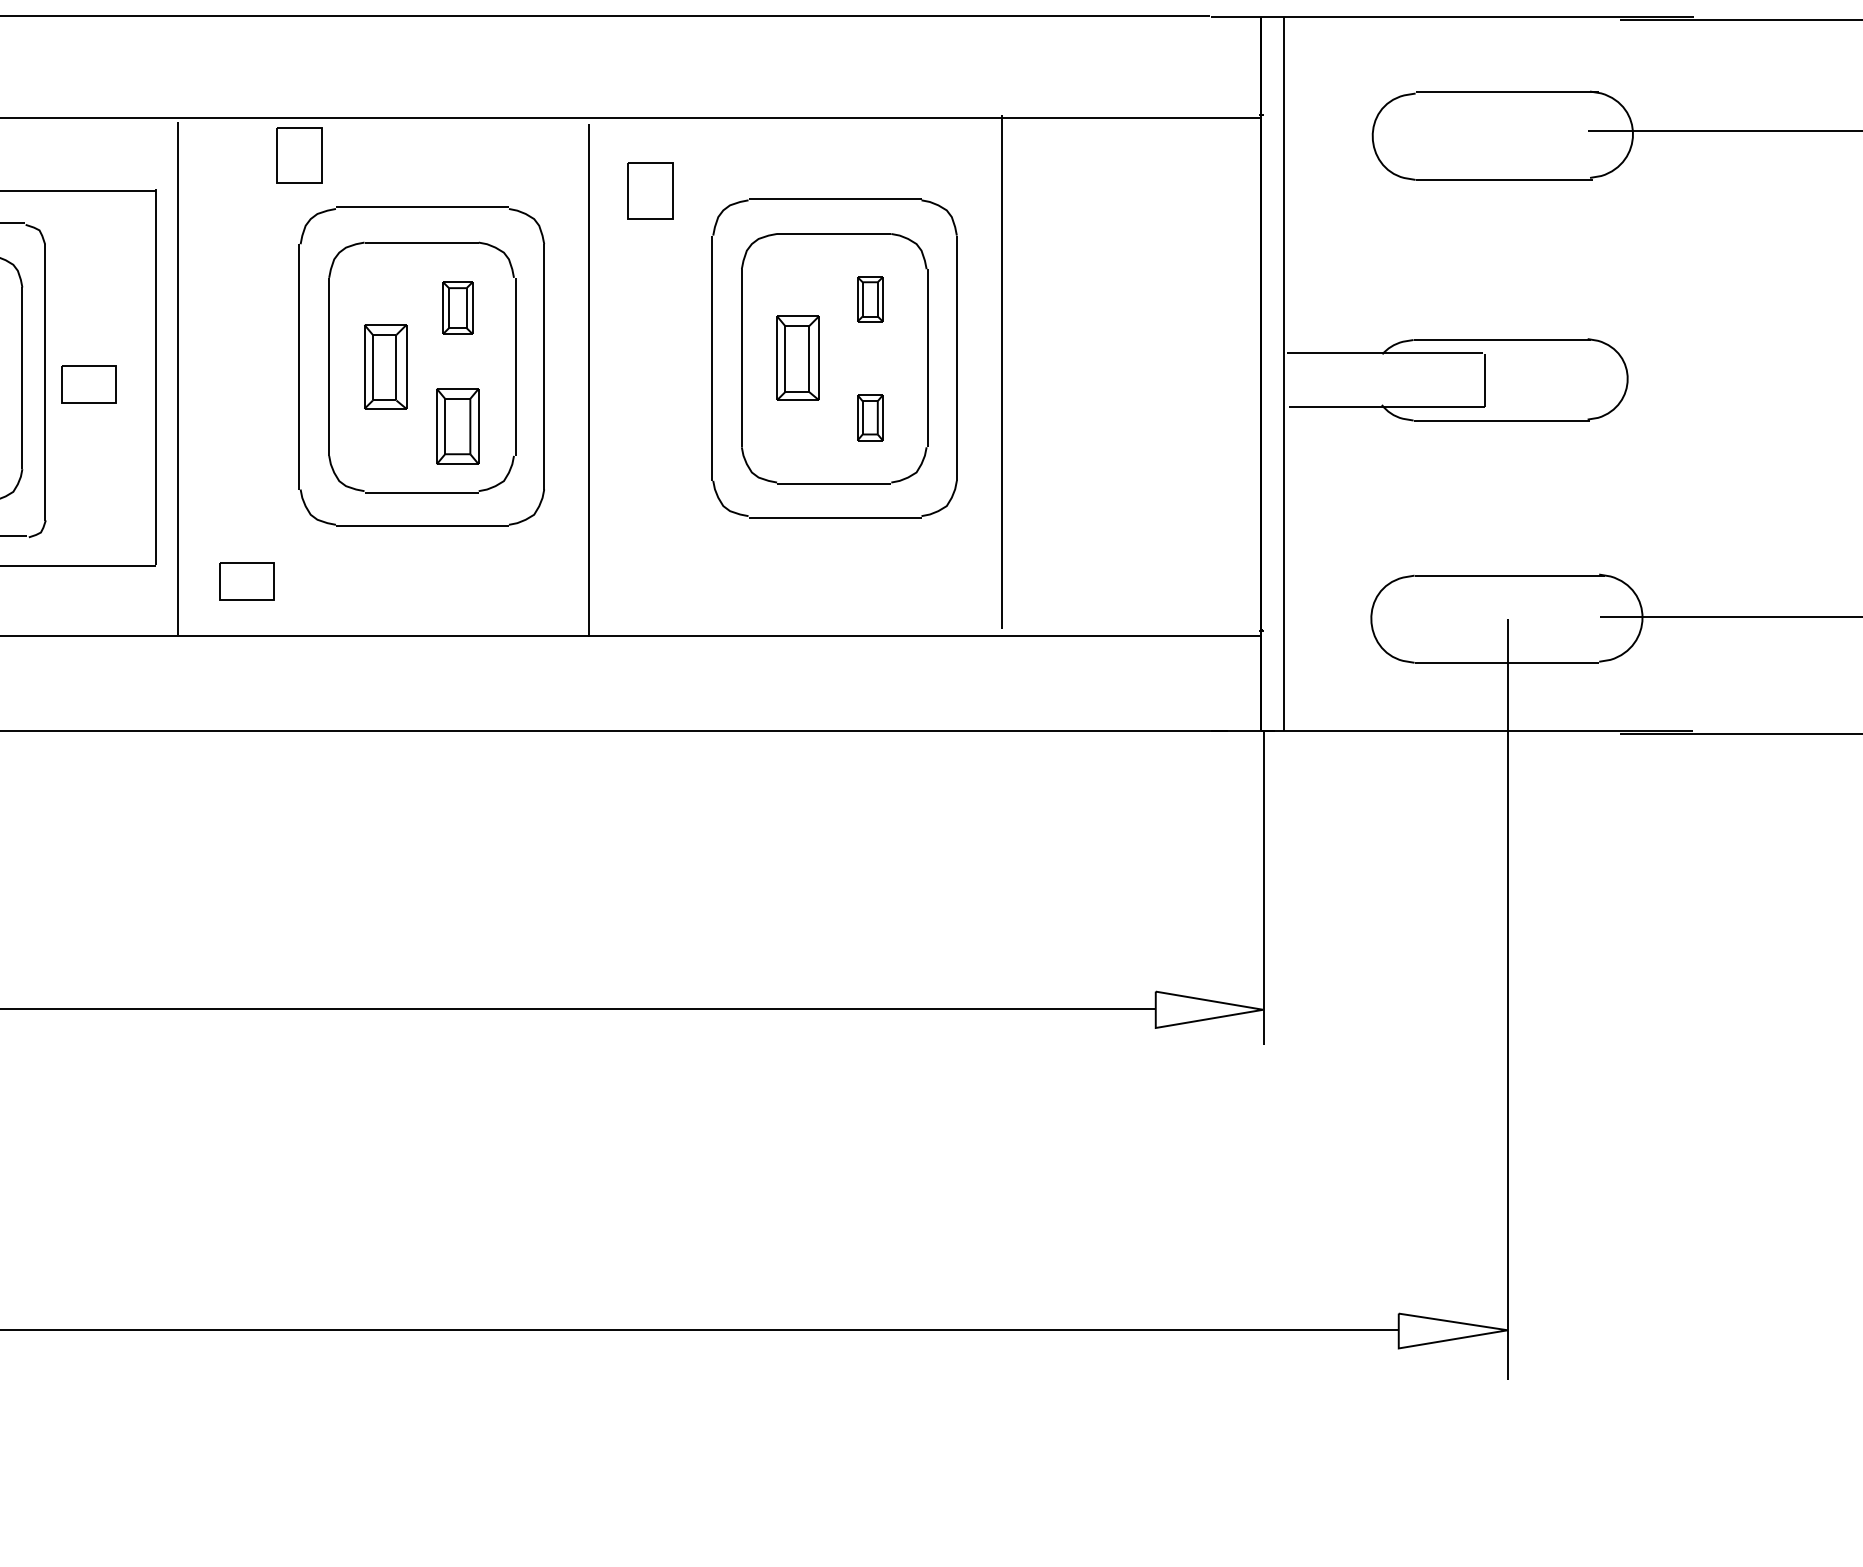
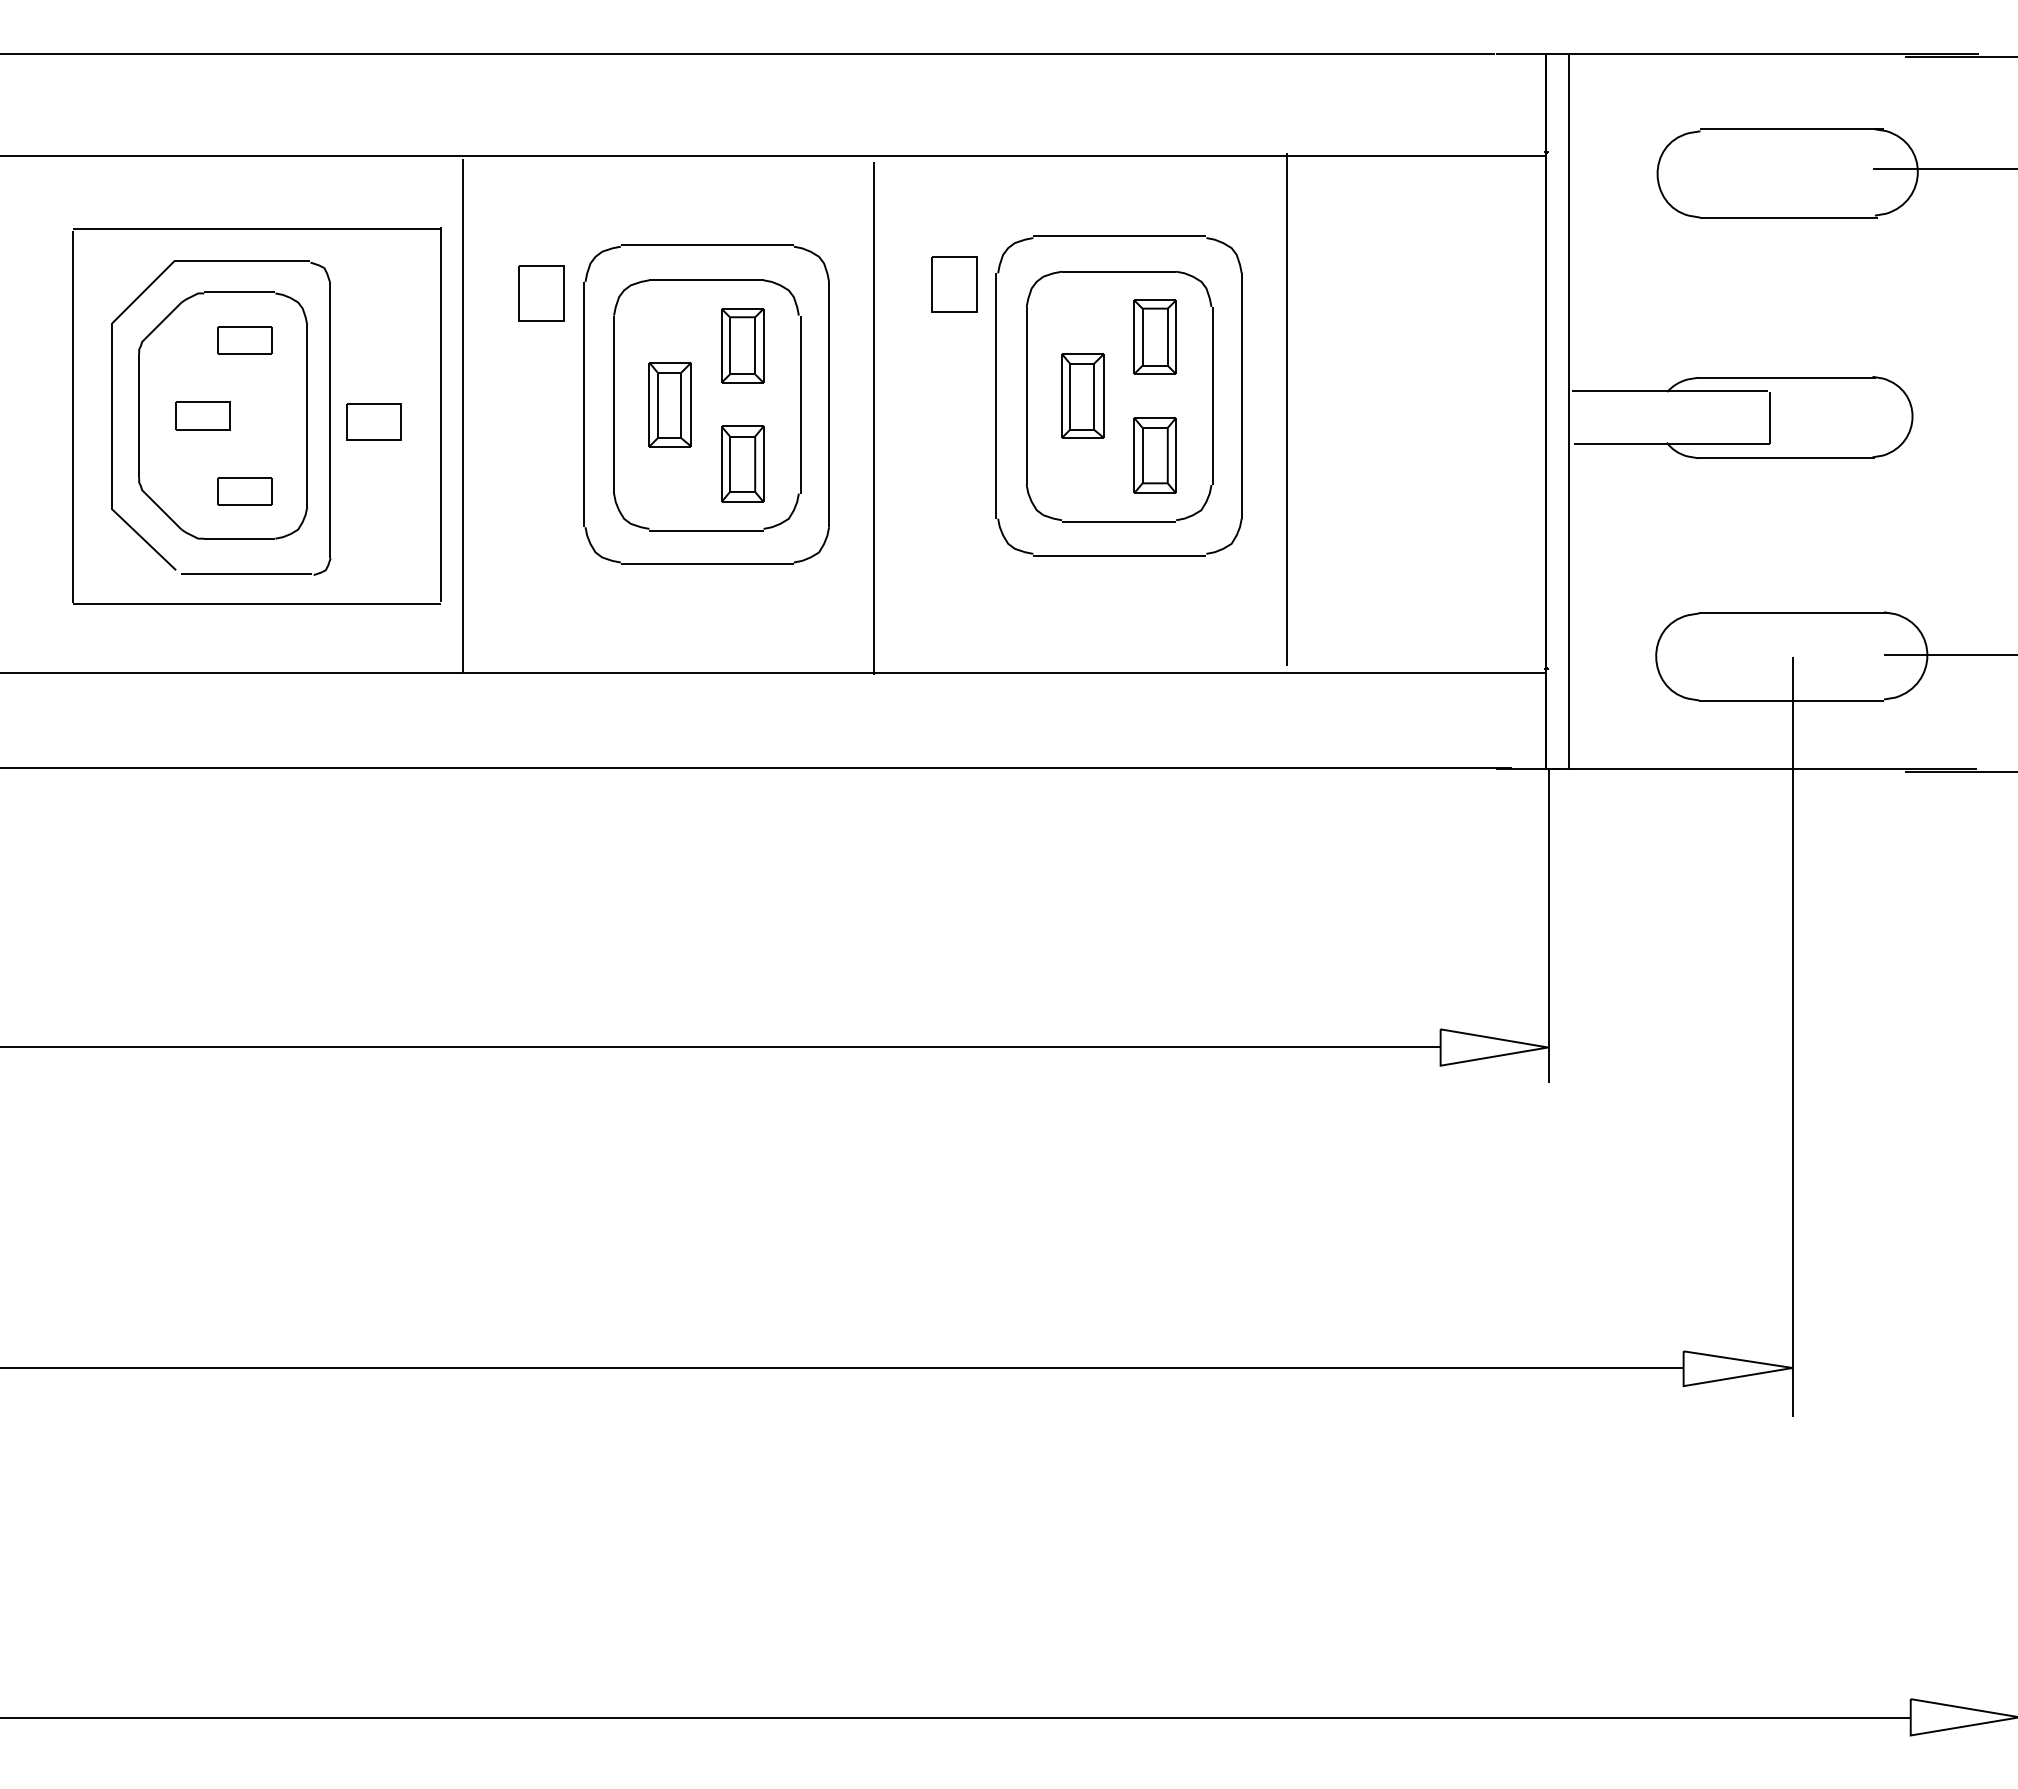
part: (299, 155) -> (541, 293), moved
part: (650, 190) -> (954, 284), moved
part: (869, 298) -> (1154, 336), size x1.67
part: (457, 307) -> (742, 345), size x1.43
part: (869, 417) -> (1154, 455), size x1.67
part: (246, 580) -> (531, 618), removed

